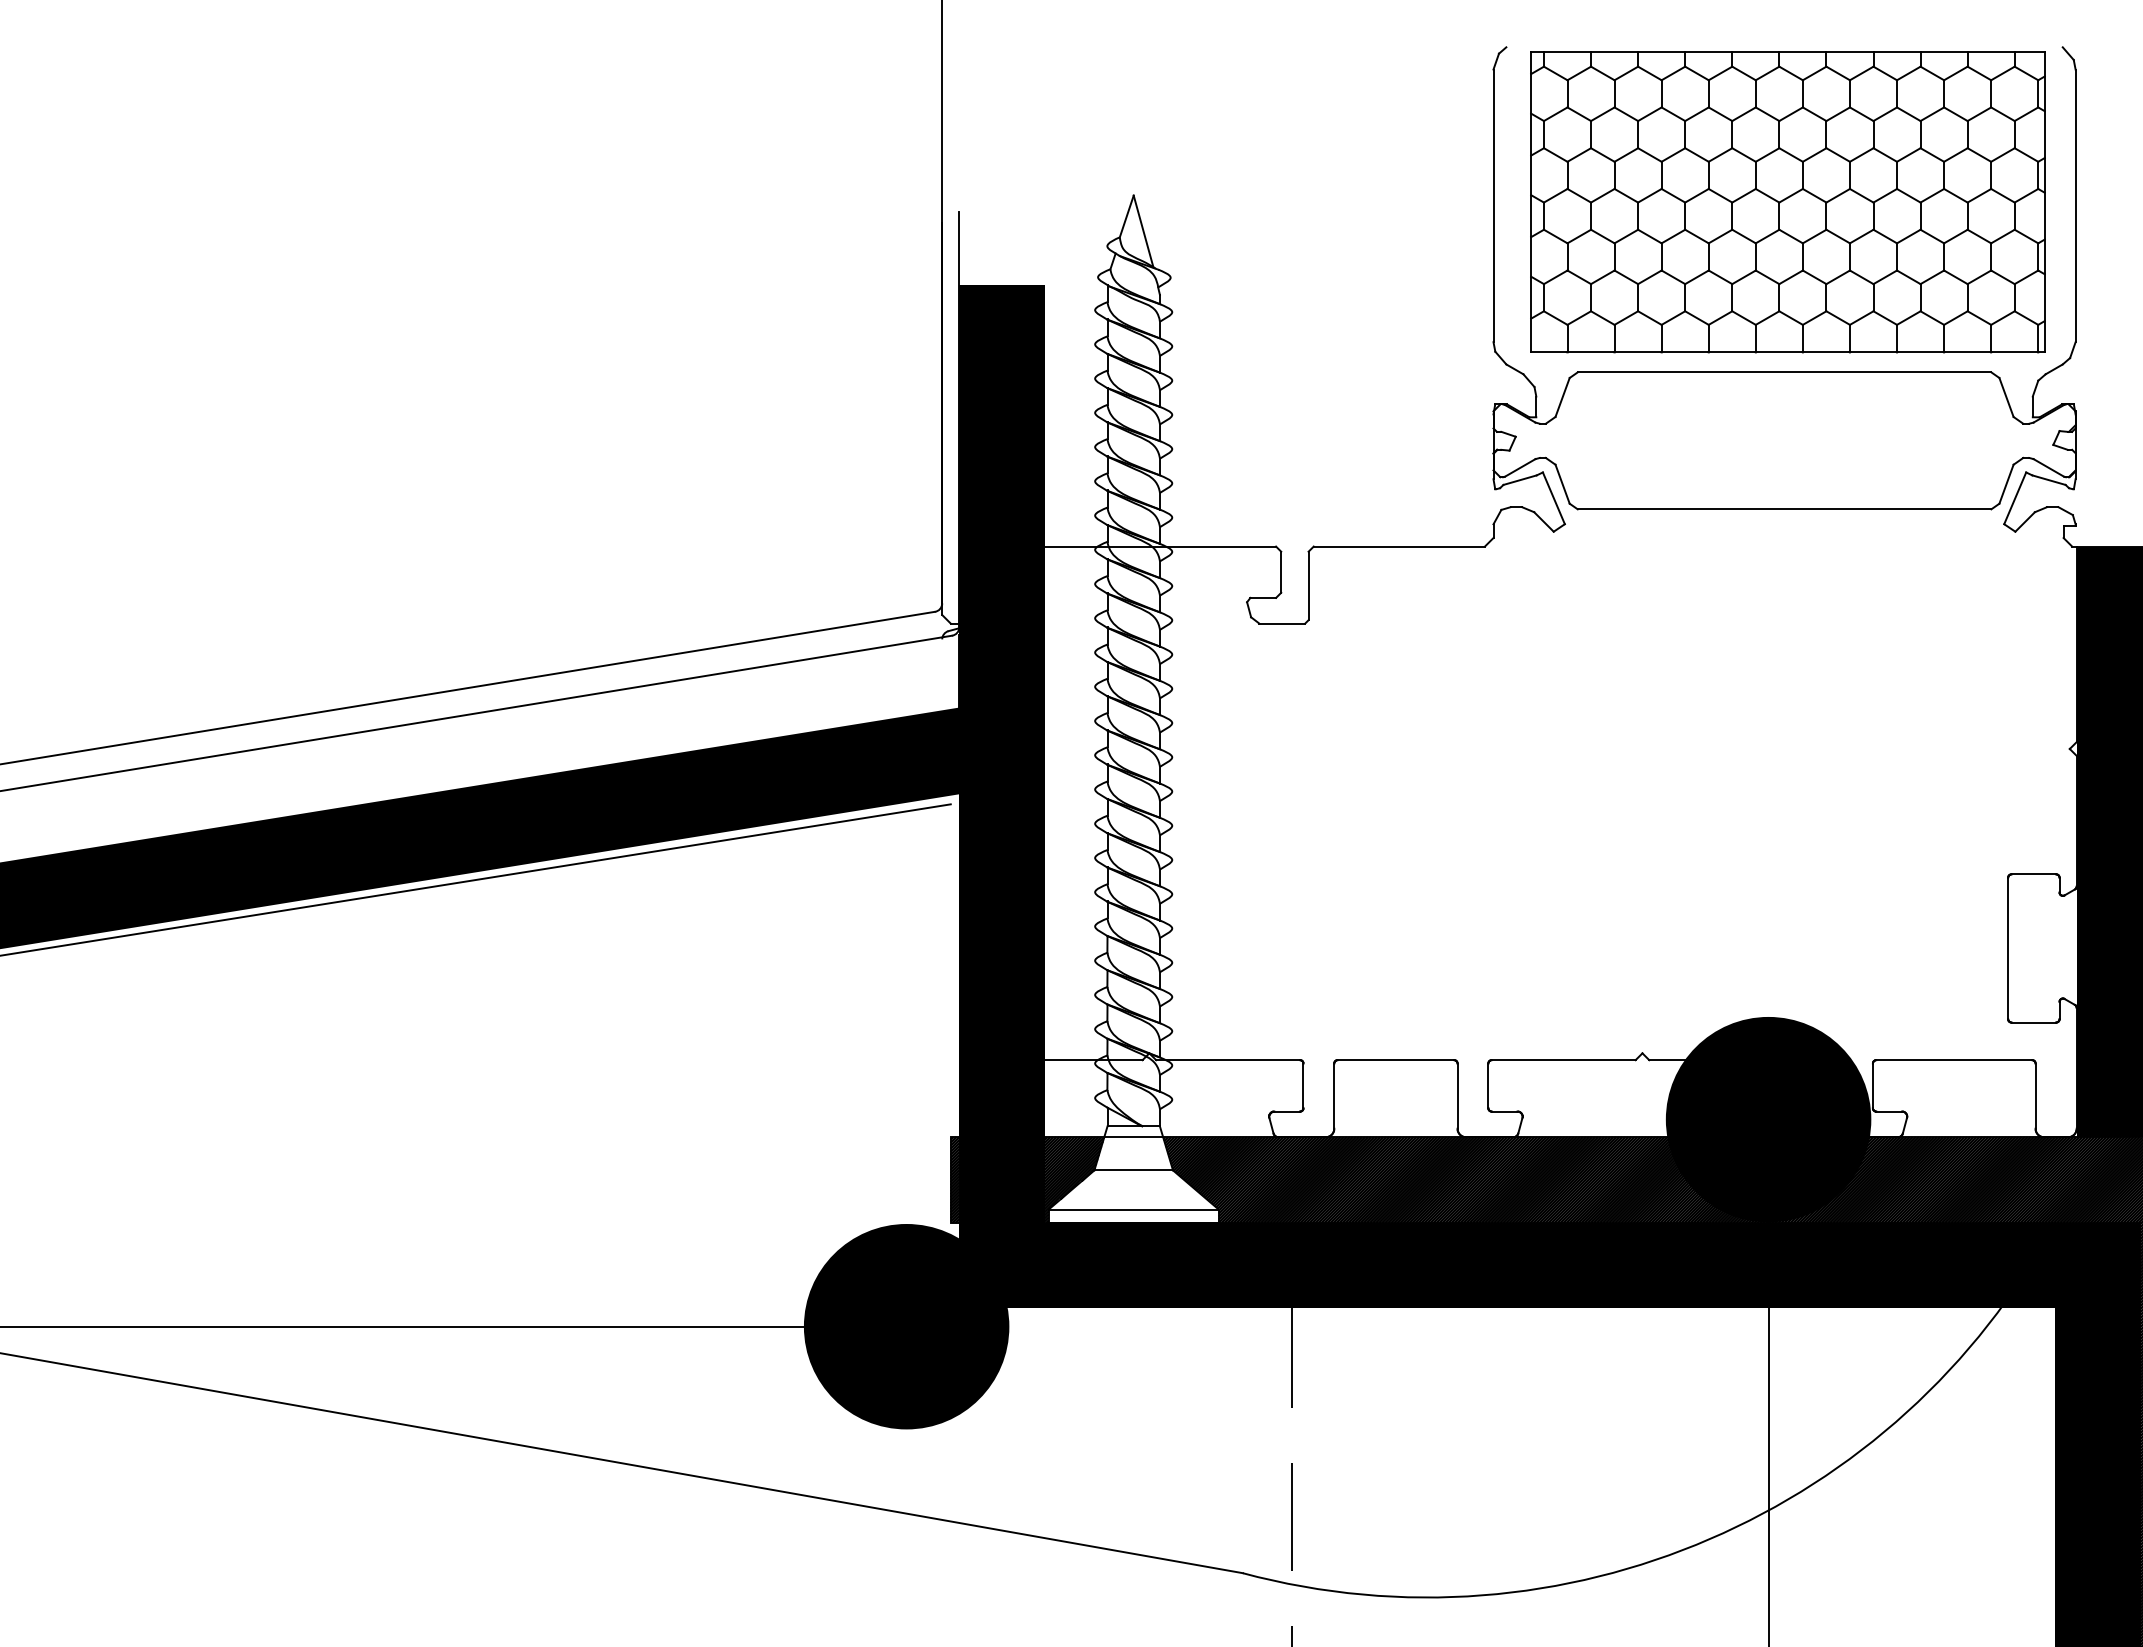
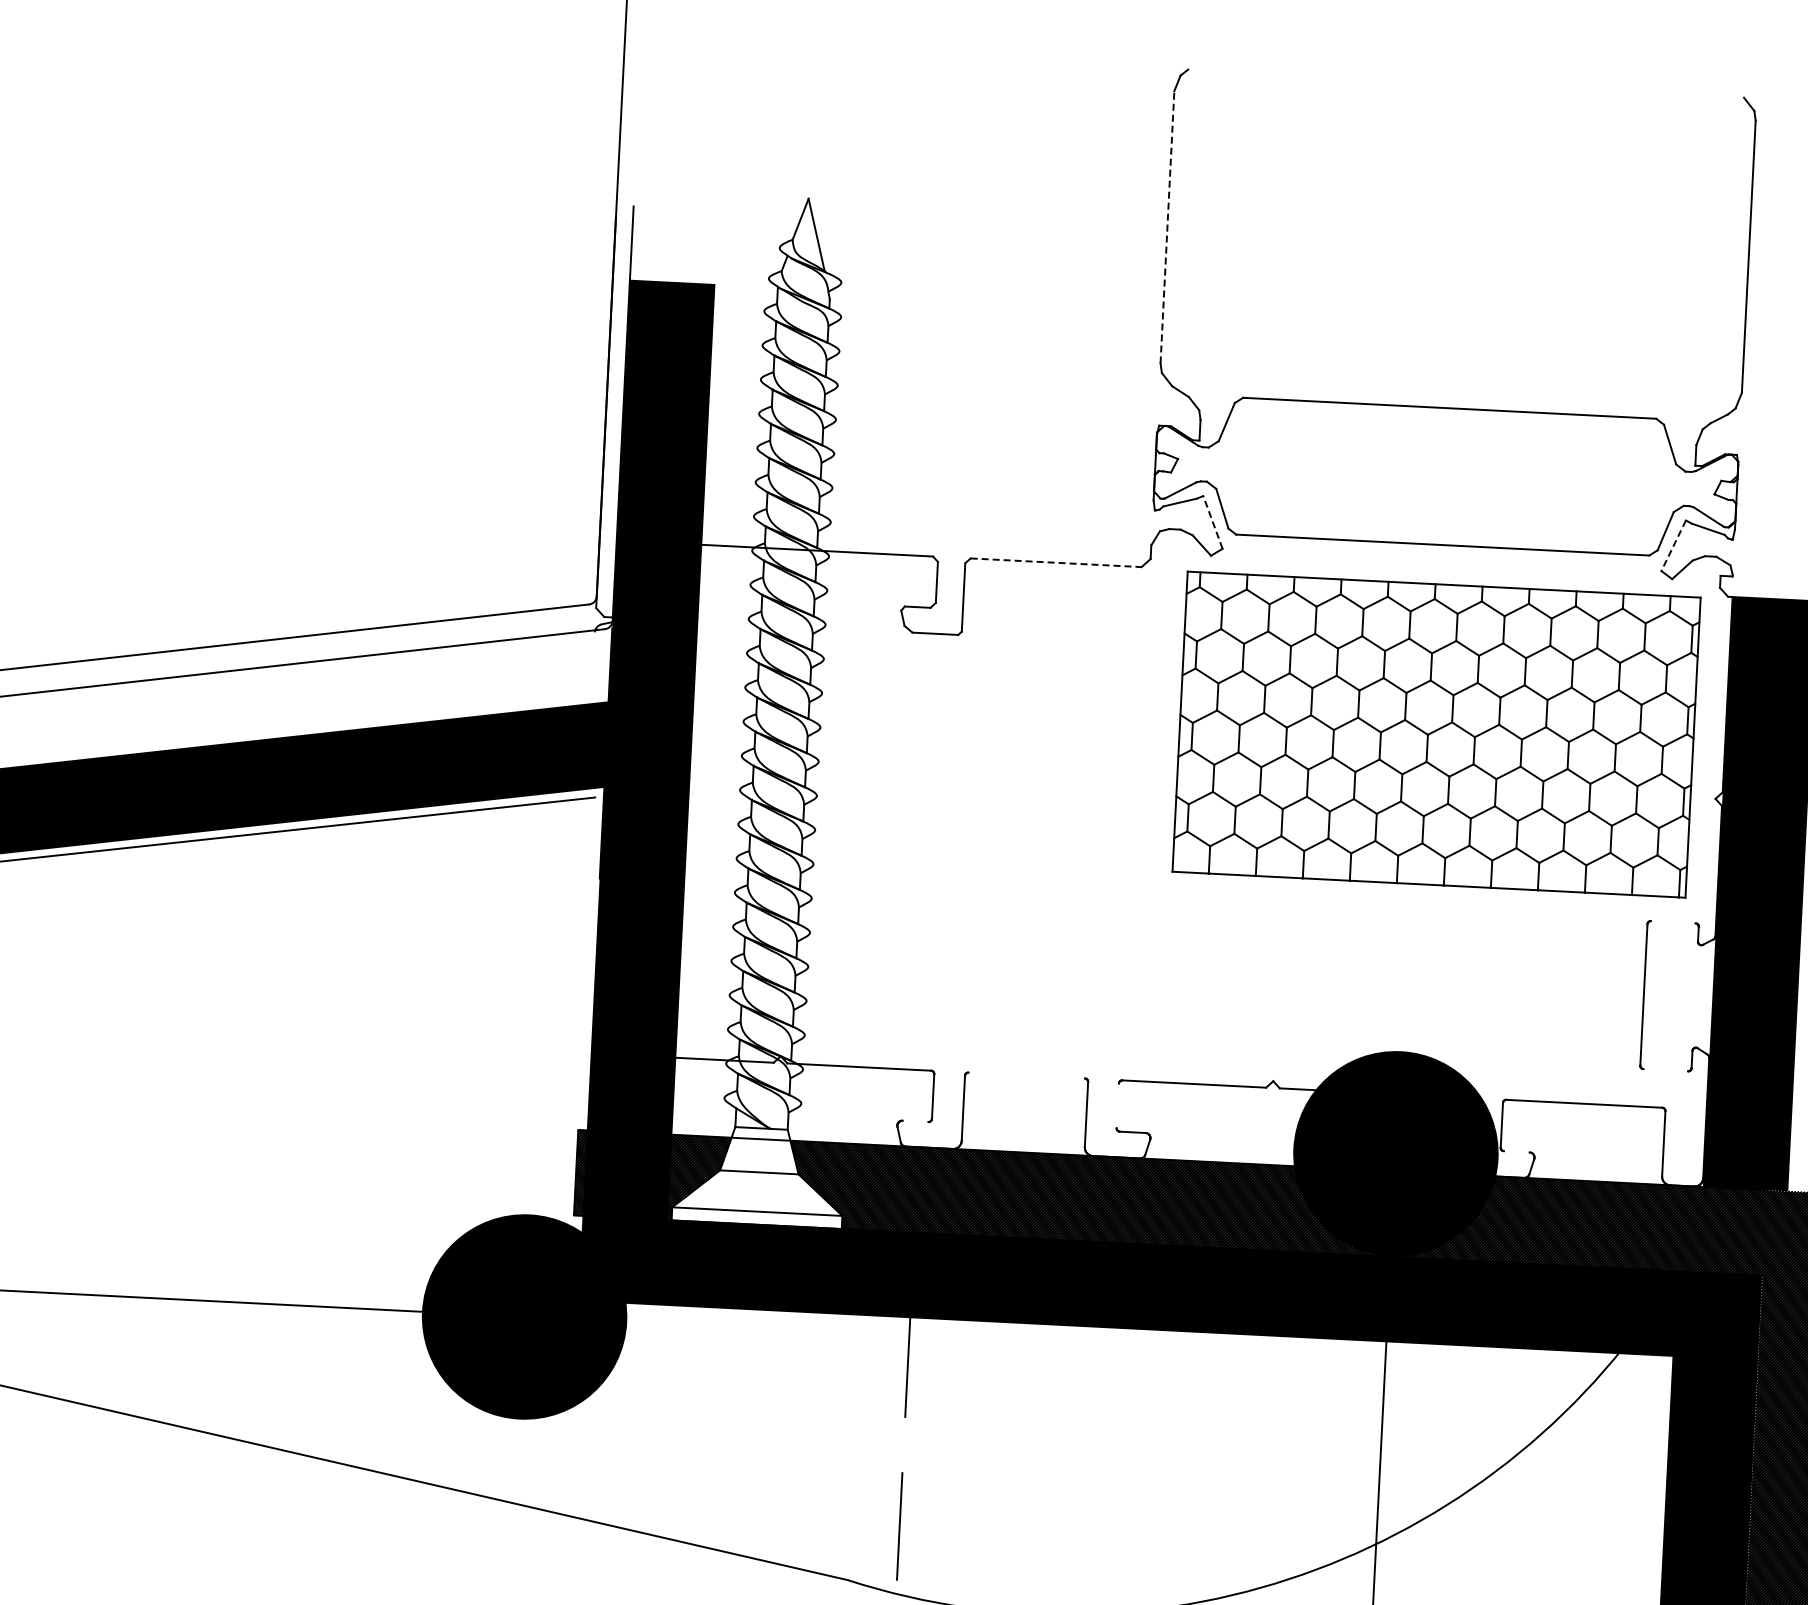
part: (1787, 202) -> (1436, 735), moved
line: (1493, 205) -> (1167, 226), solid -> dashed
line: (1553, 497) -> (1212, 521), solid -> dashed
line: (2015, 498) -> (1673, 545), solid -> dashed
line: (1399, 546) -> (1056, 562), solid -> dashed
line: (2033, 874) -> (1672, 922), removed
line: (2033, 1022) -> (1665, 1070), removed
line: (1395, 1060) -> (1026, 1075), removed
line: (1488, 1085) -> (1117, 1105), removed
line: (1287, 1111) -> (915, 1121), removed
line: (1889, 1111) -> (1517, 1151), removed

